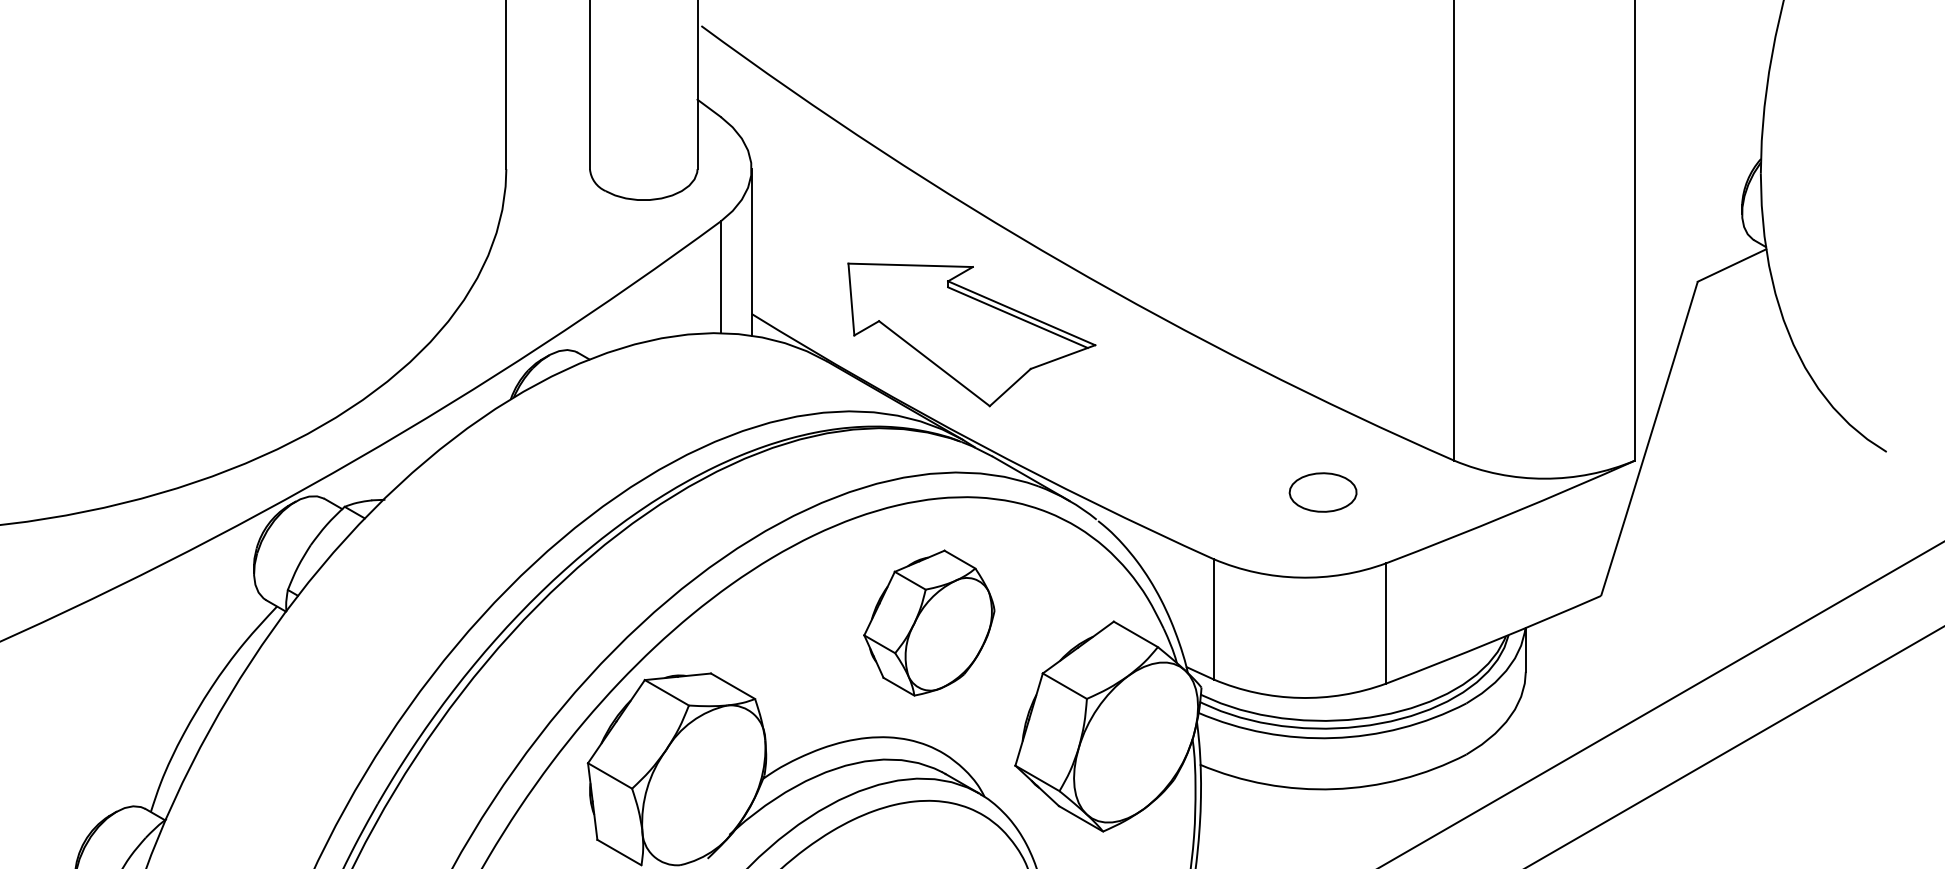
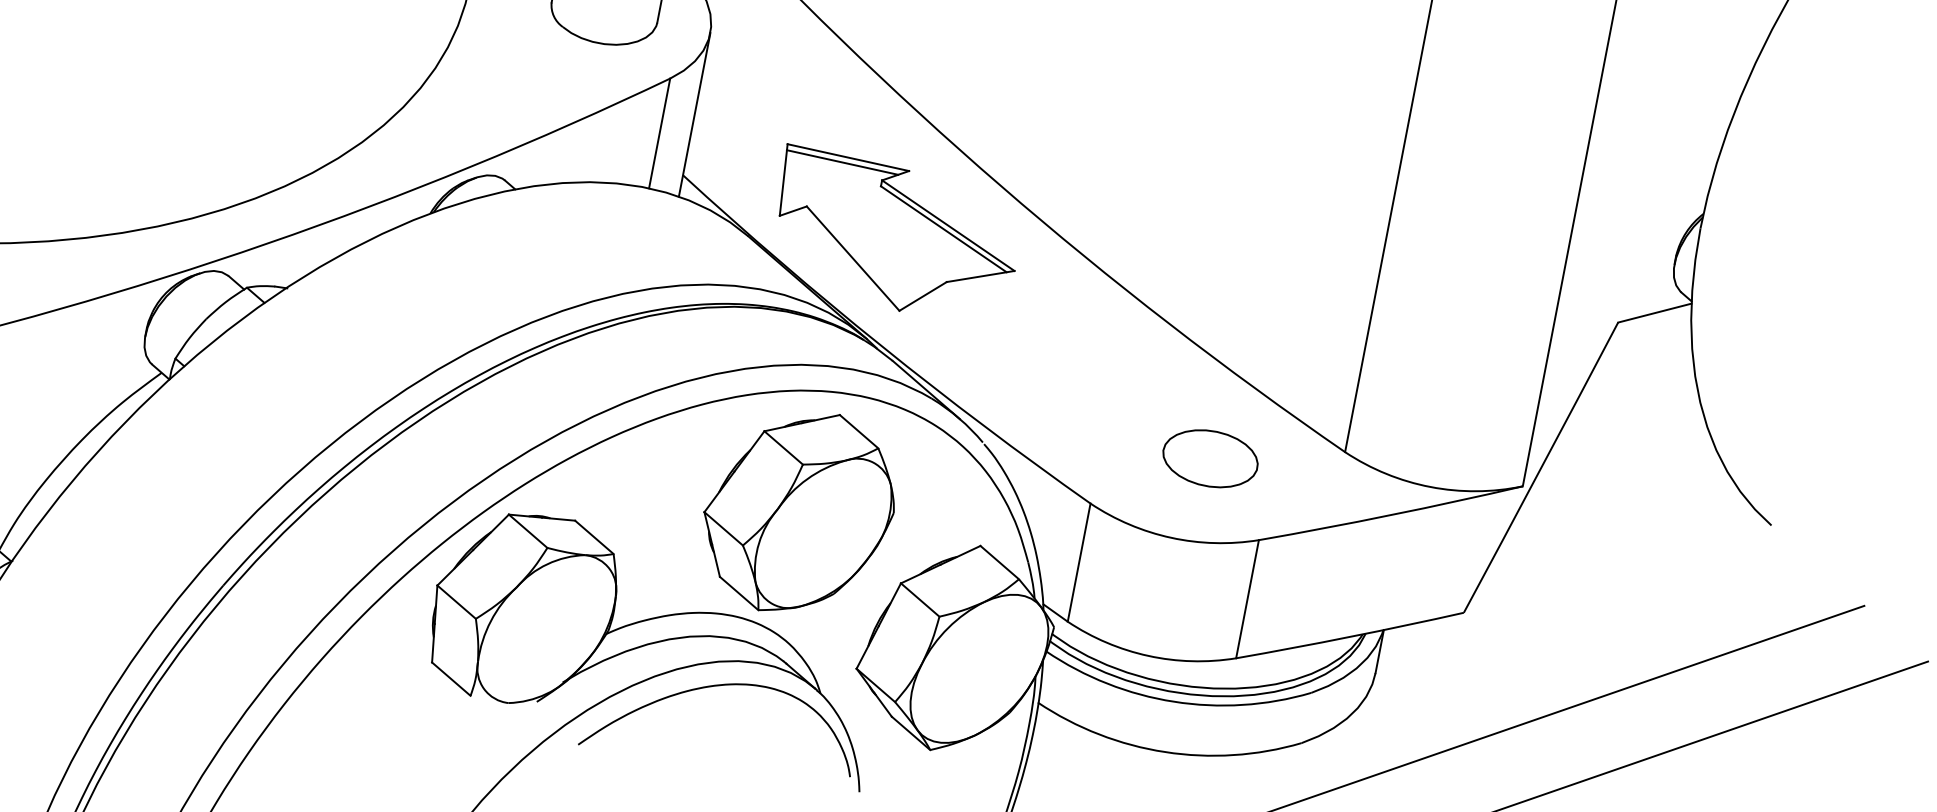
line: (905, 270) -> (842, 161), added
part: (1322, 492) -> (1209, 458), size x1.43
part: (929, 622) -> (799, 511), size x1.43

